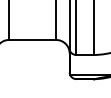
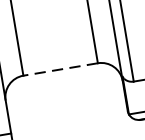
line: (32, 39) -> (60, 68), solid -> dashed

